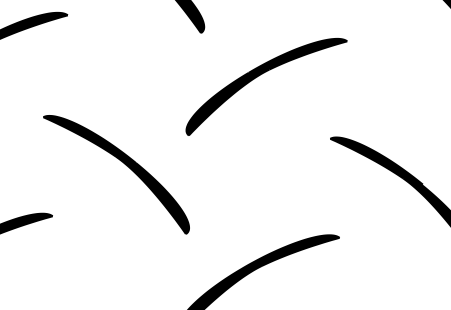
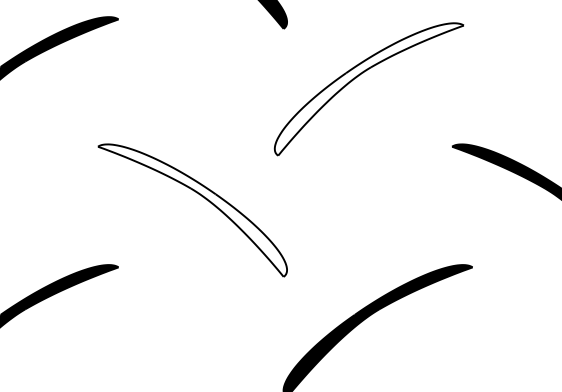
fill: (266, 87) -> (368, 89), removed
fill: (116, 174) -> (192, 210), removed

